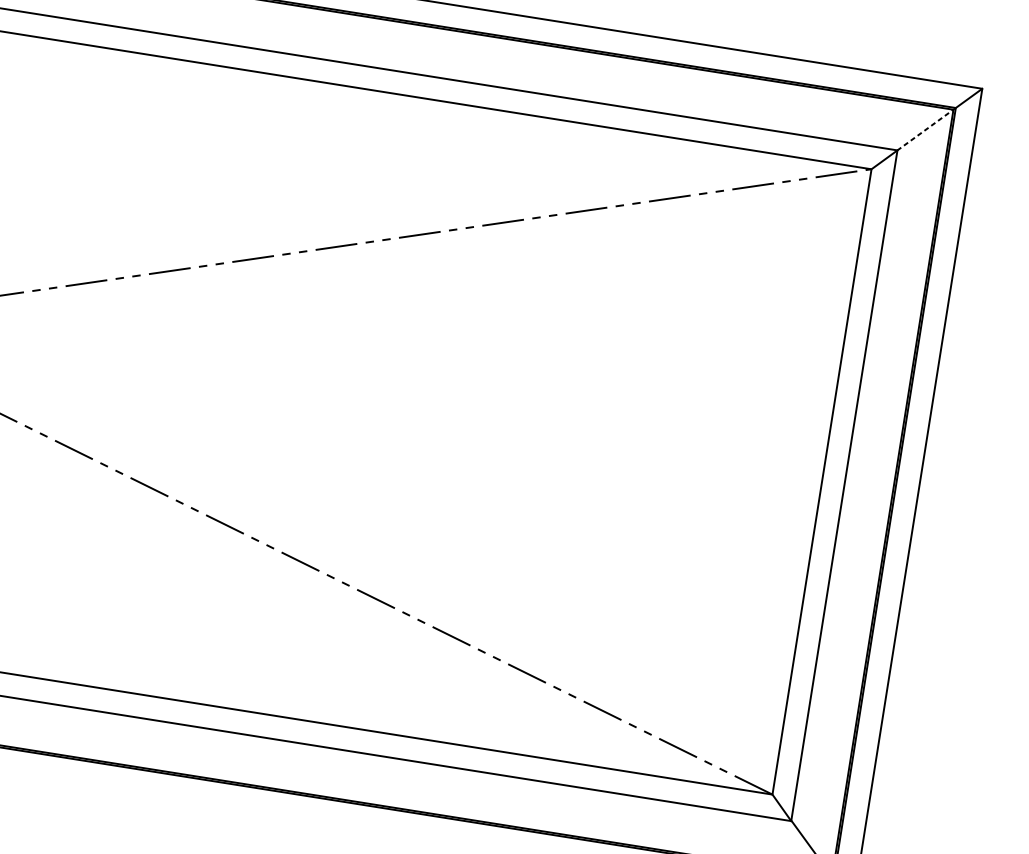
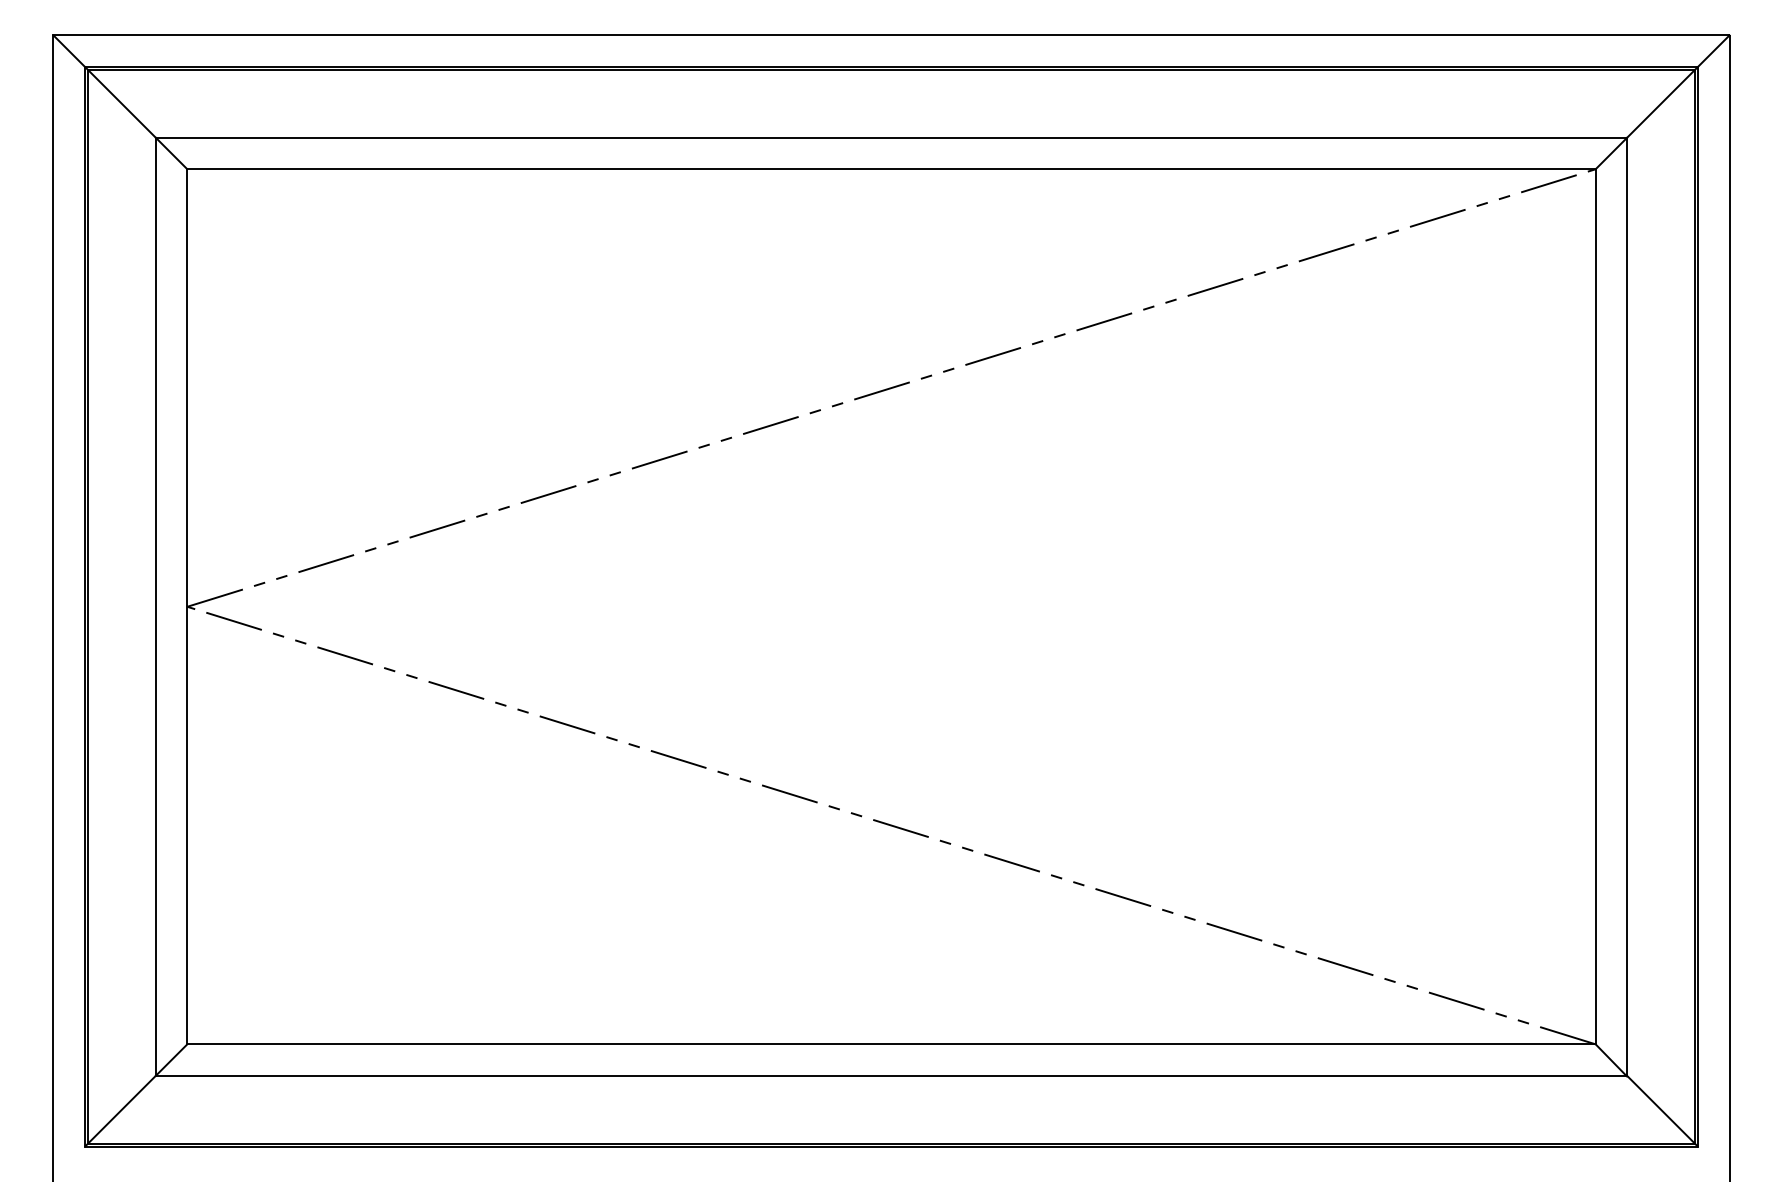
line: (926, 129) -> (1662, 102), dashed -> solid

